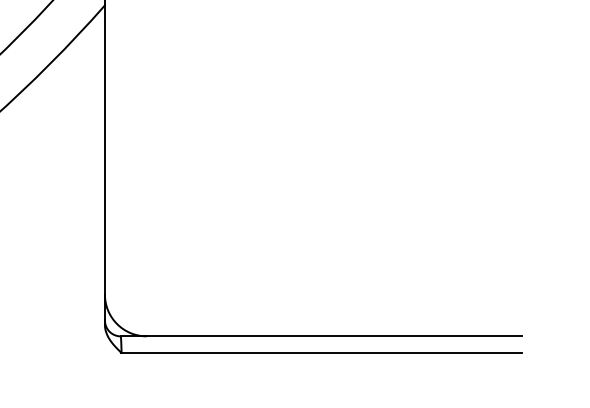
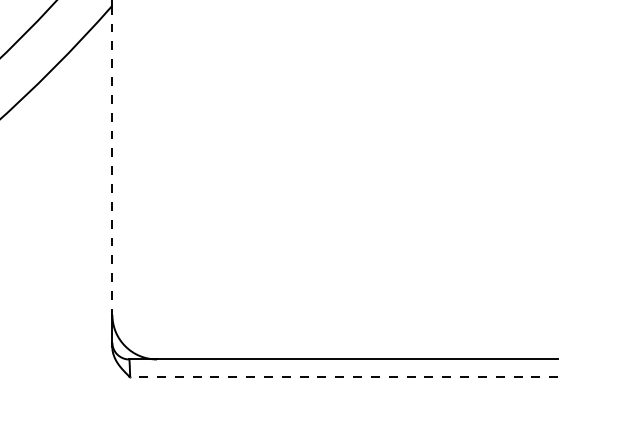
line: (105, 150) -> (112, 160), solid -> dashed
line: (322, 353) -> (344, 377), solid -> dashed

